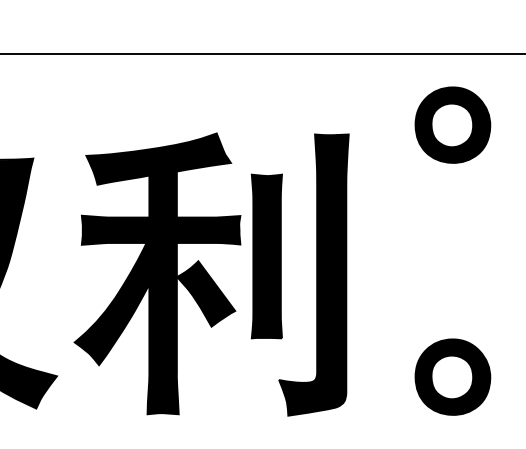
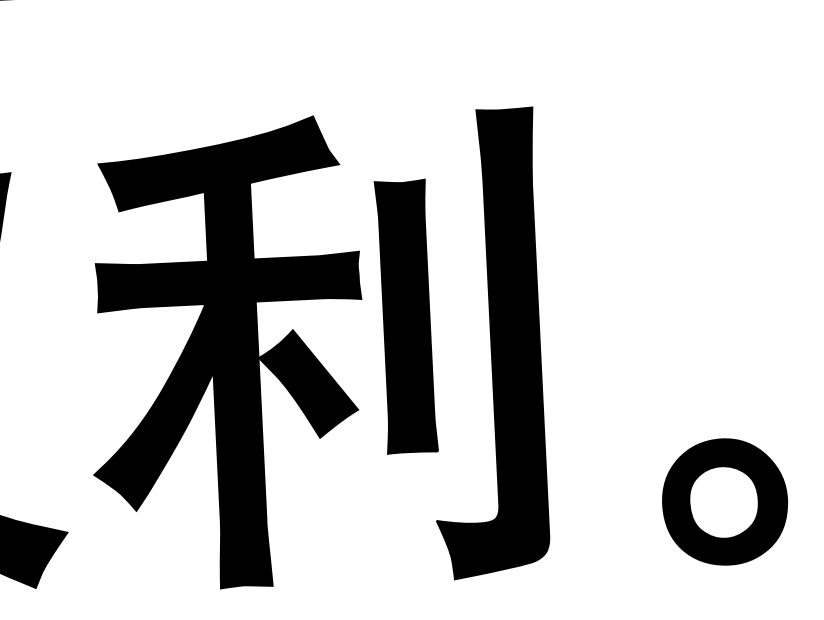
part: (452, 124) -> (703, 82), removed

